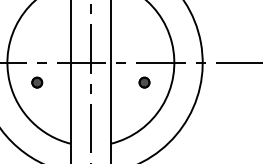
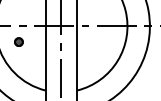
part: (144, 82) -> (103, 42), removed

